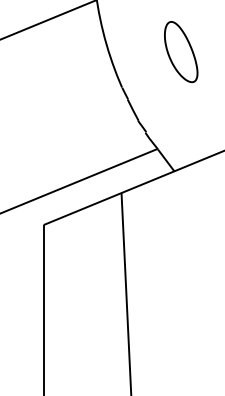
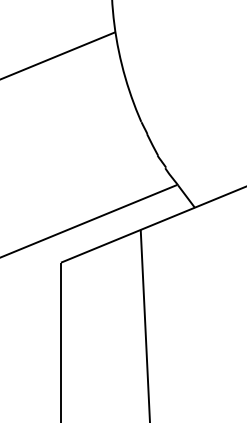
part: (180, 52) -> (201, 85), removed

